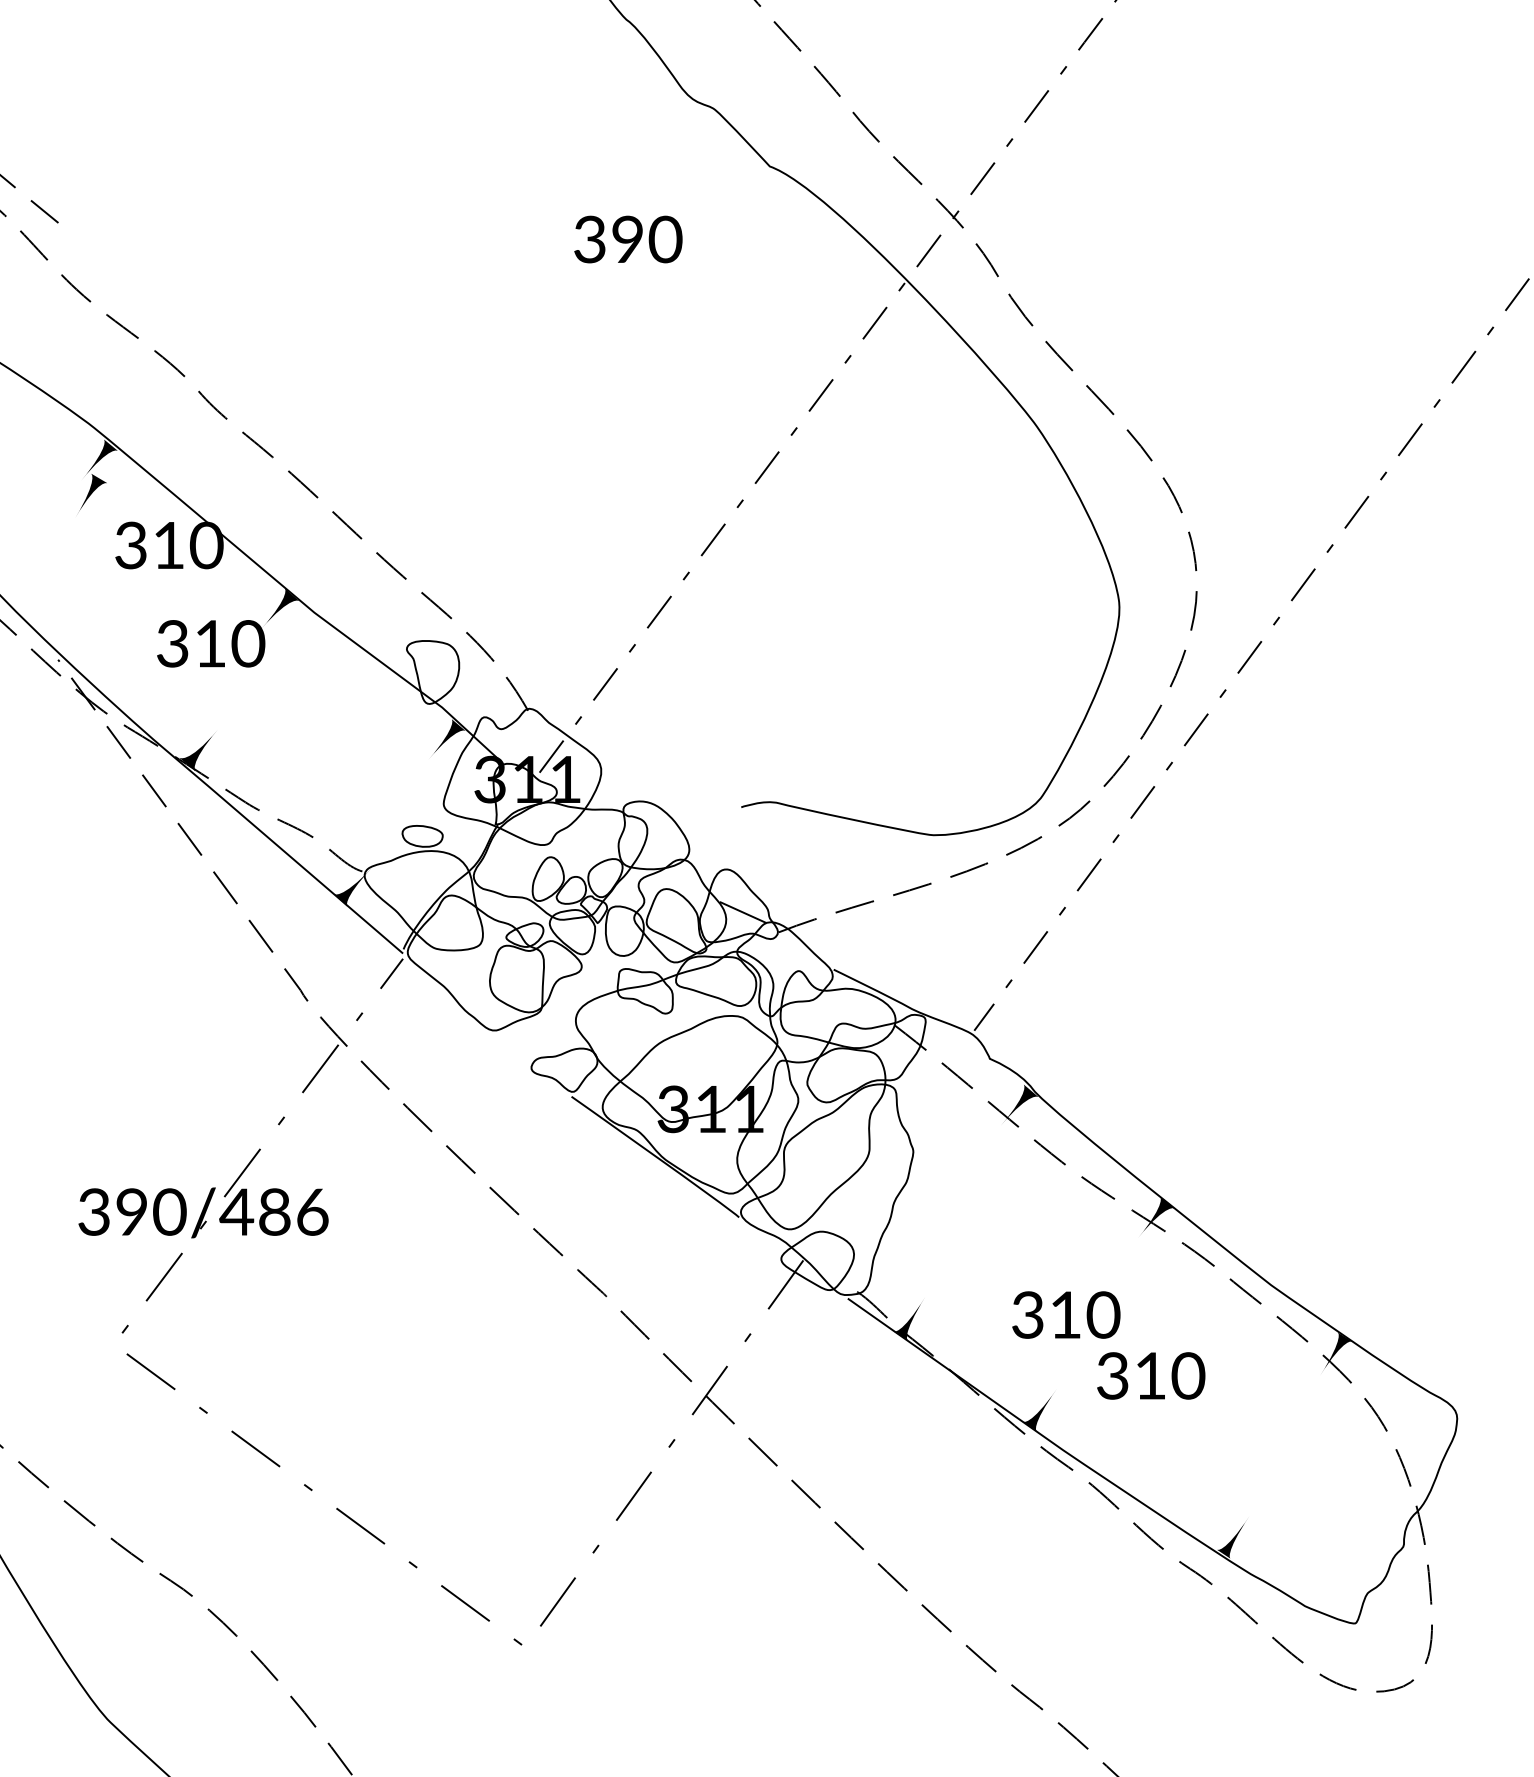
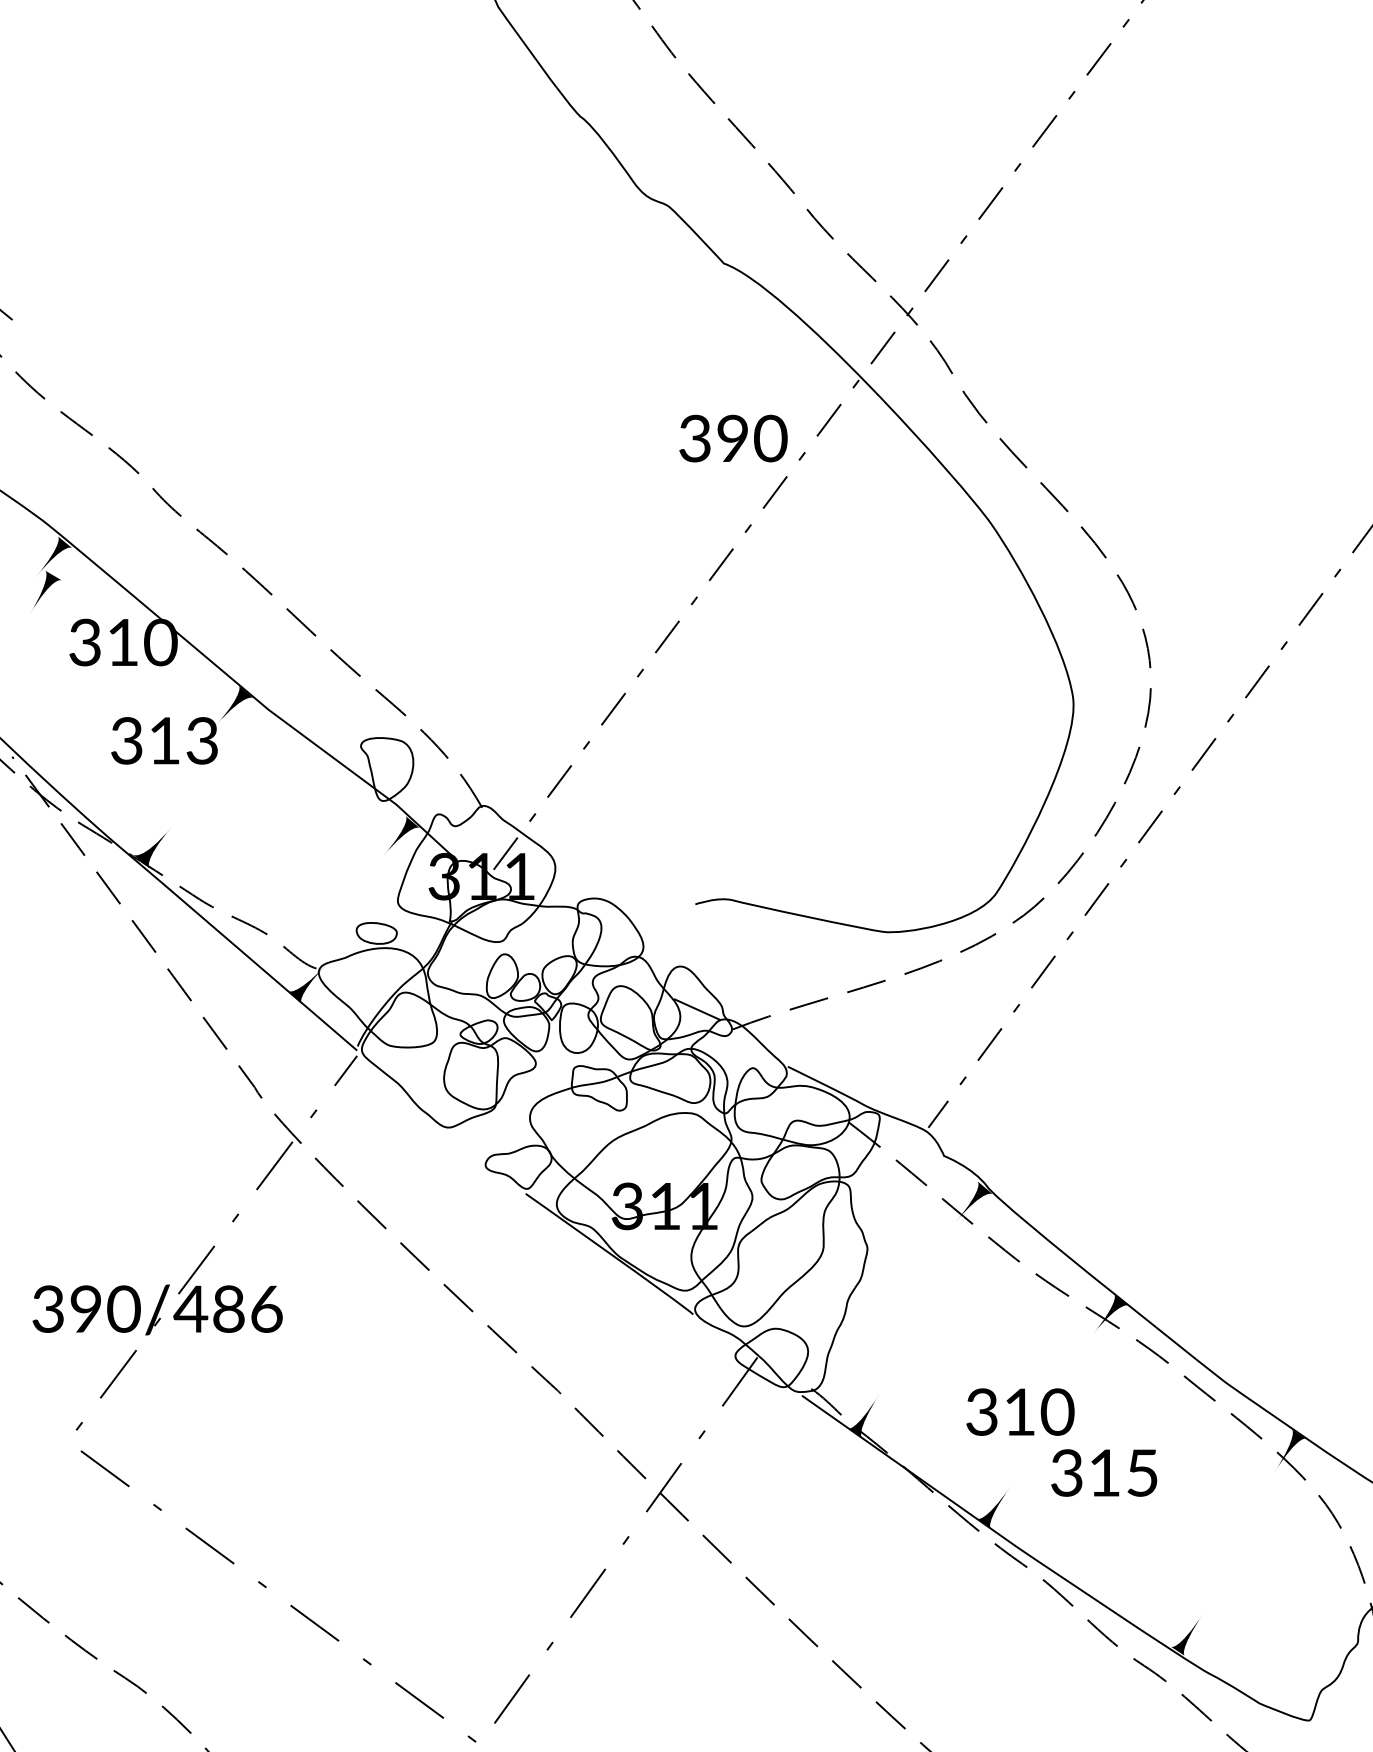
text: (628, 239) -> (733, 438), moved
text: (248, 643) -> (202, 740), 310 -> 313
text: (1188, 1375) -> (1142, 1472), 310 -> 315

